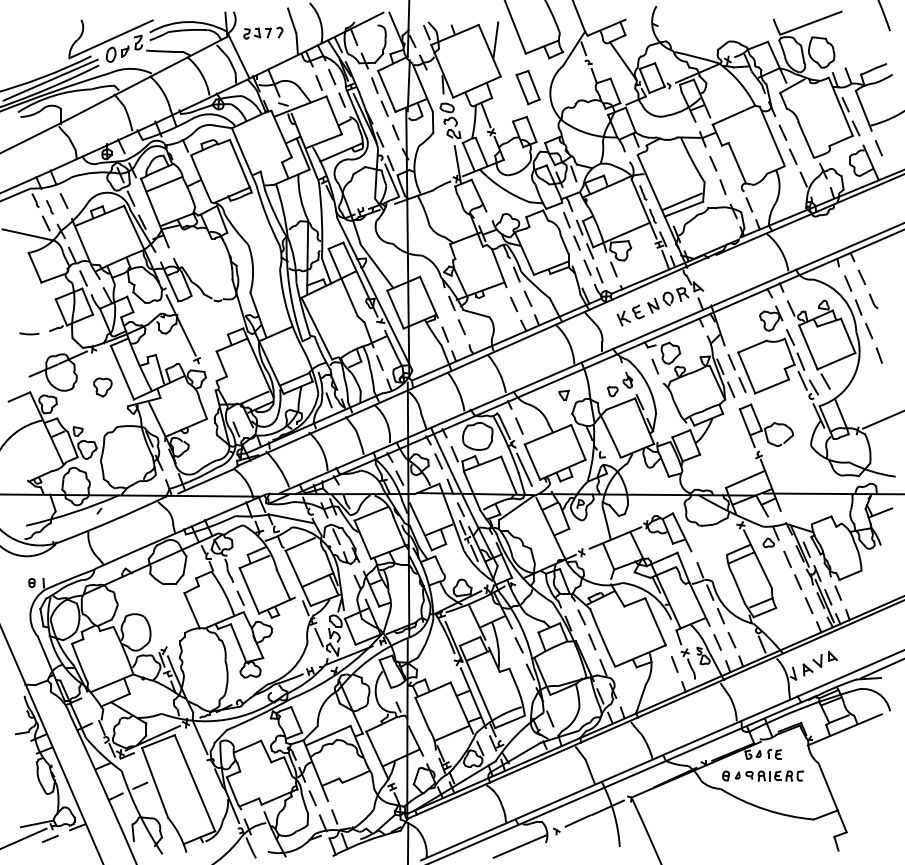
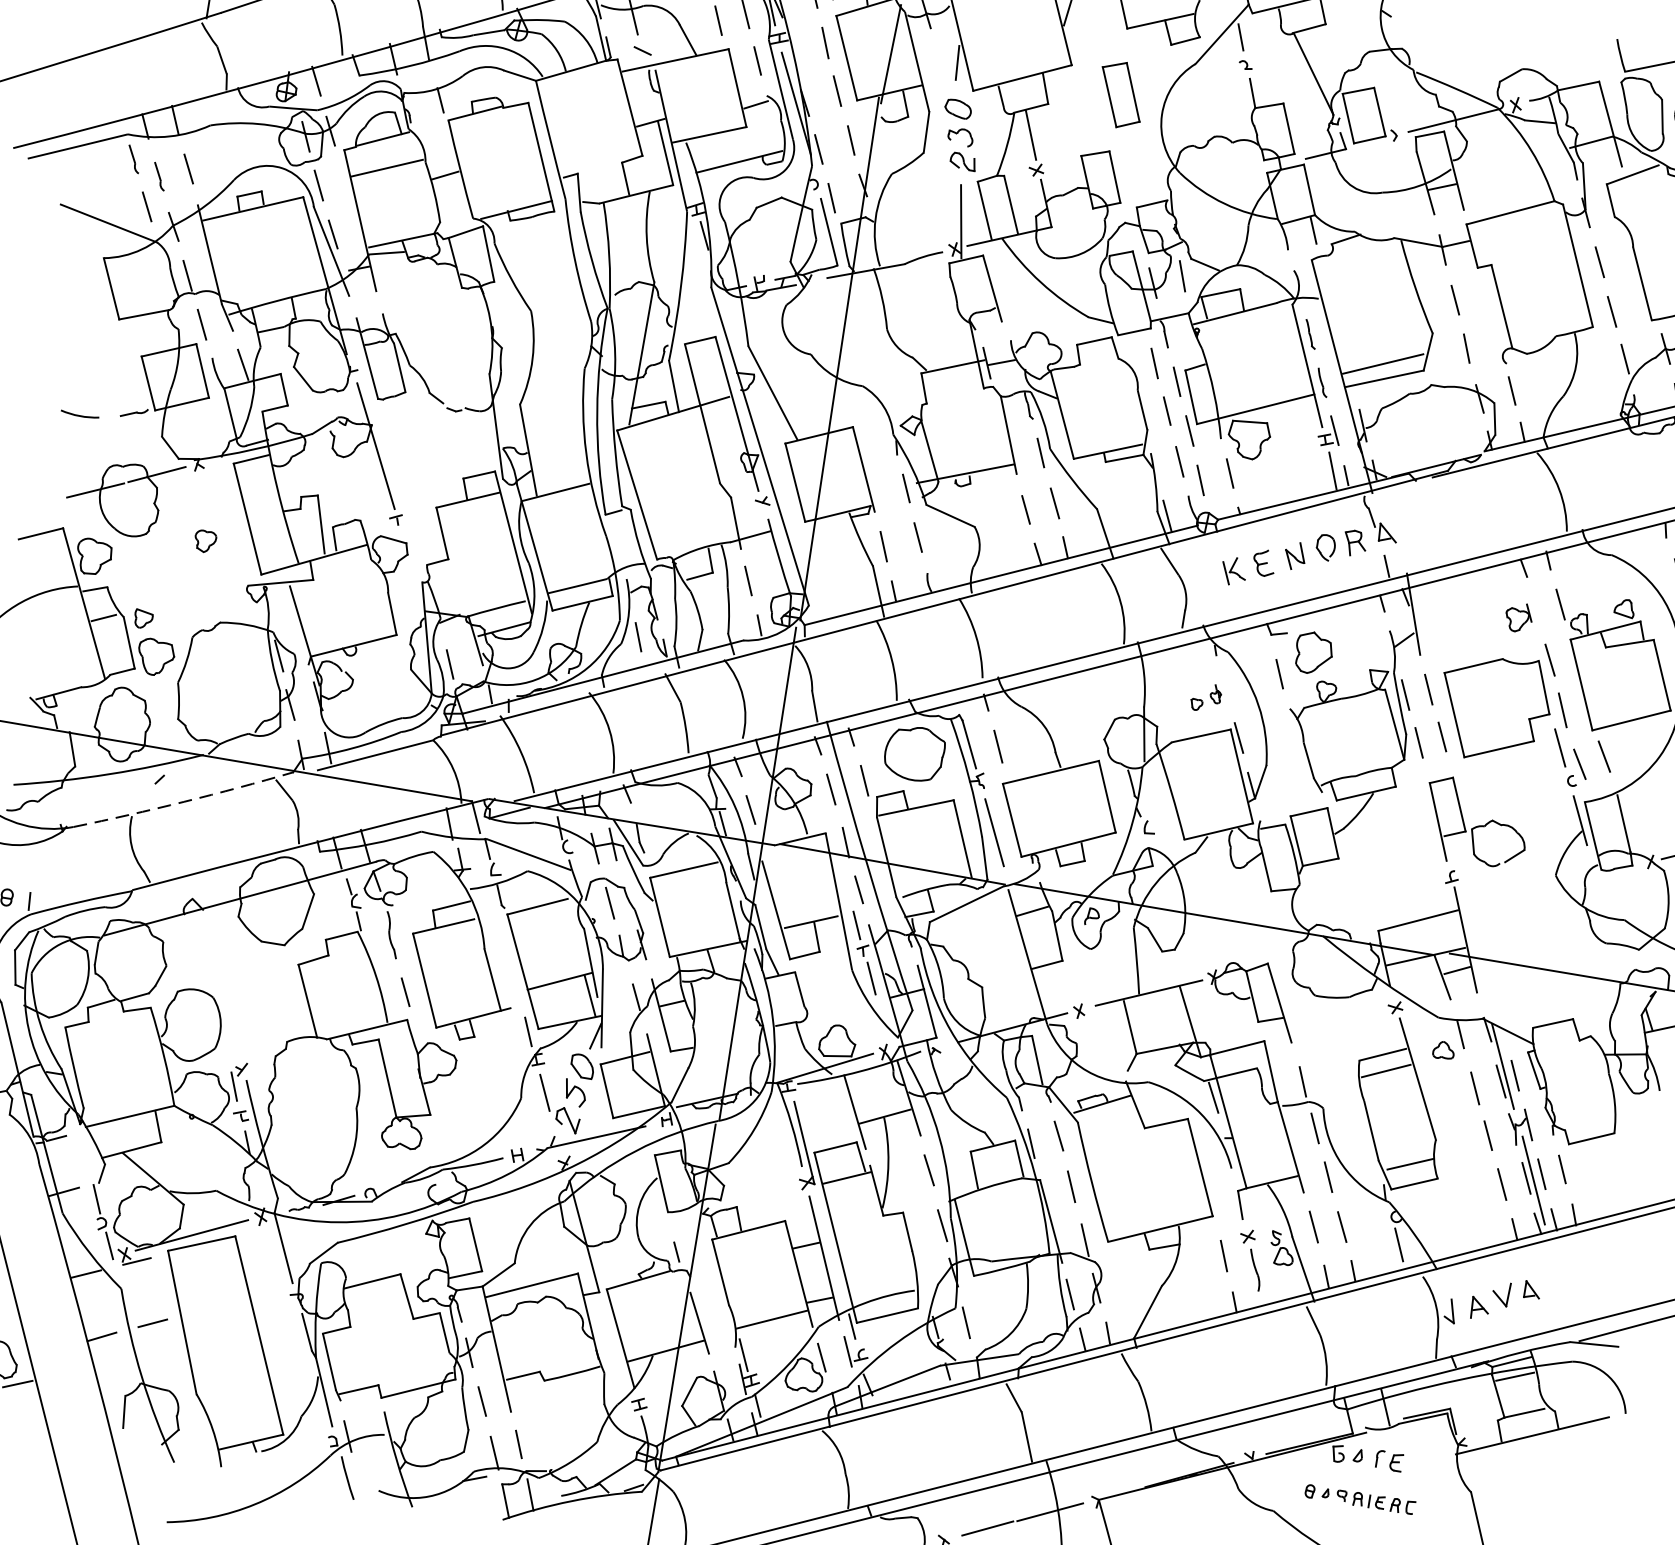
part: (771, 318) -> (1519, 617), size x0.6
part: (620, 384) -> (1206, 697), size x0.6
part: (102, 387) -> (204, 541), size x0.6
part: (563, 394) -> (1093, 699), removed
arc: (113, 520) -> (184, 802), solid -> dashed
part: (763, 775) -> (1360, 1498), size x0.7

